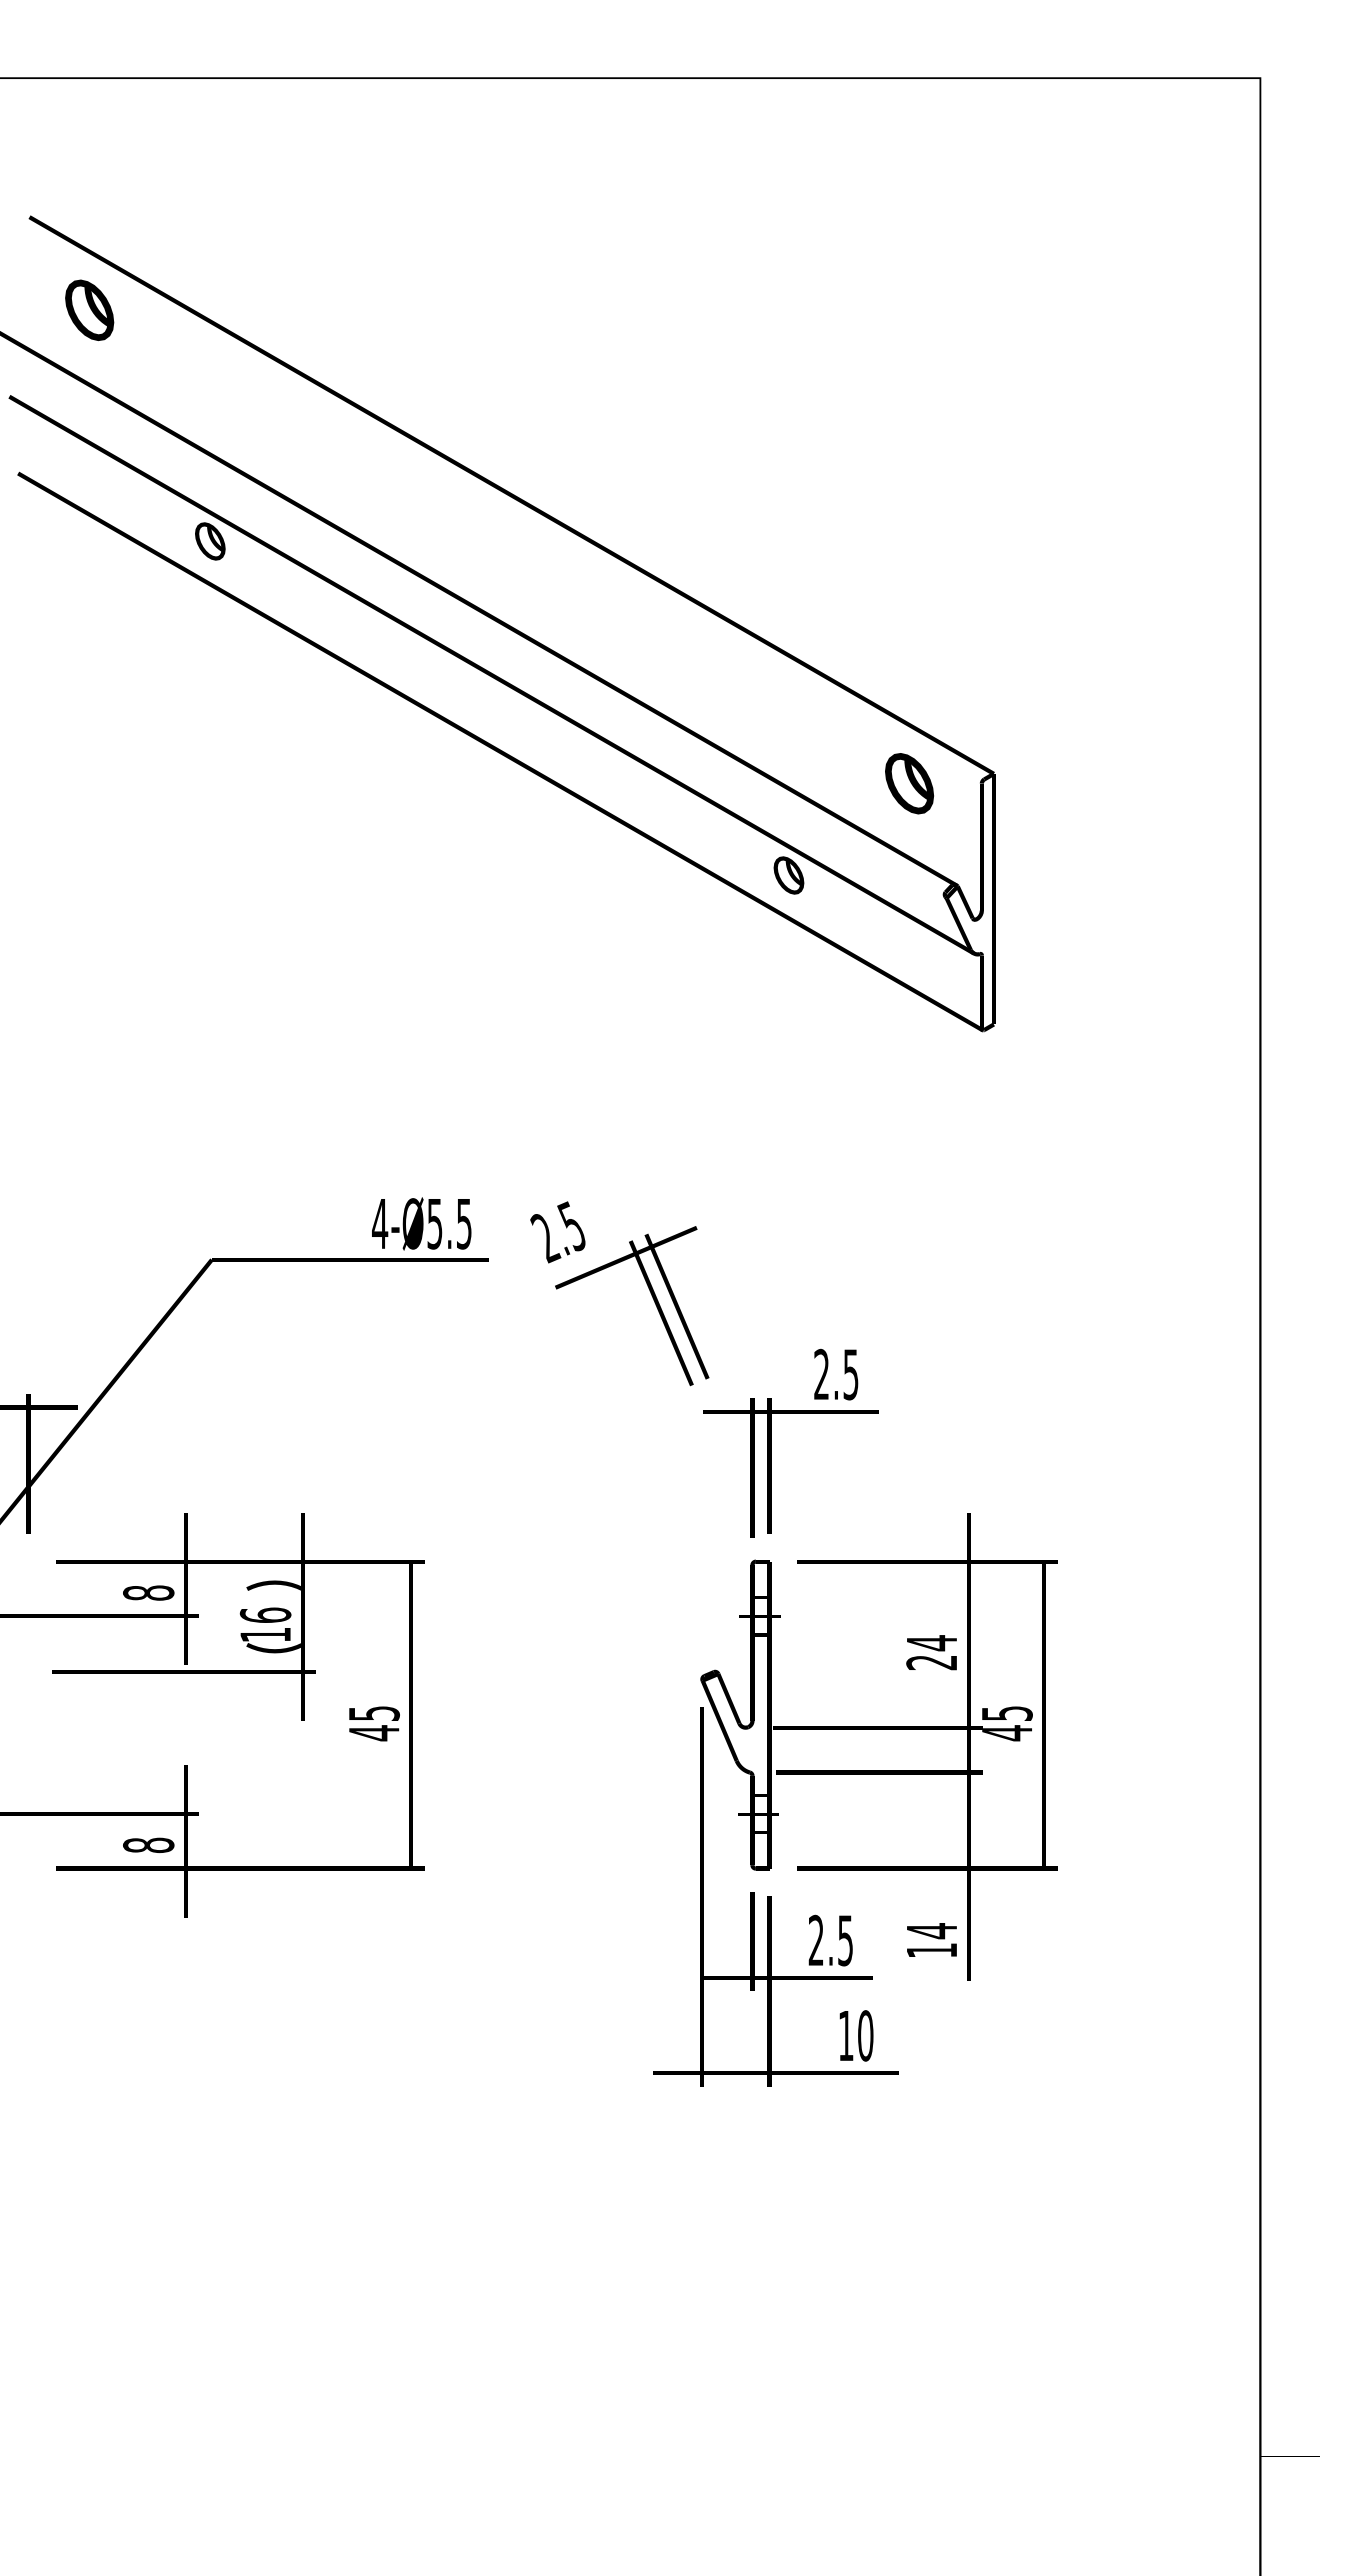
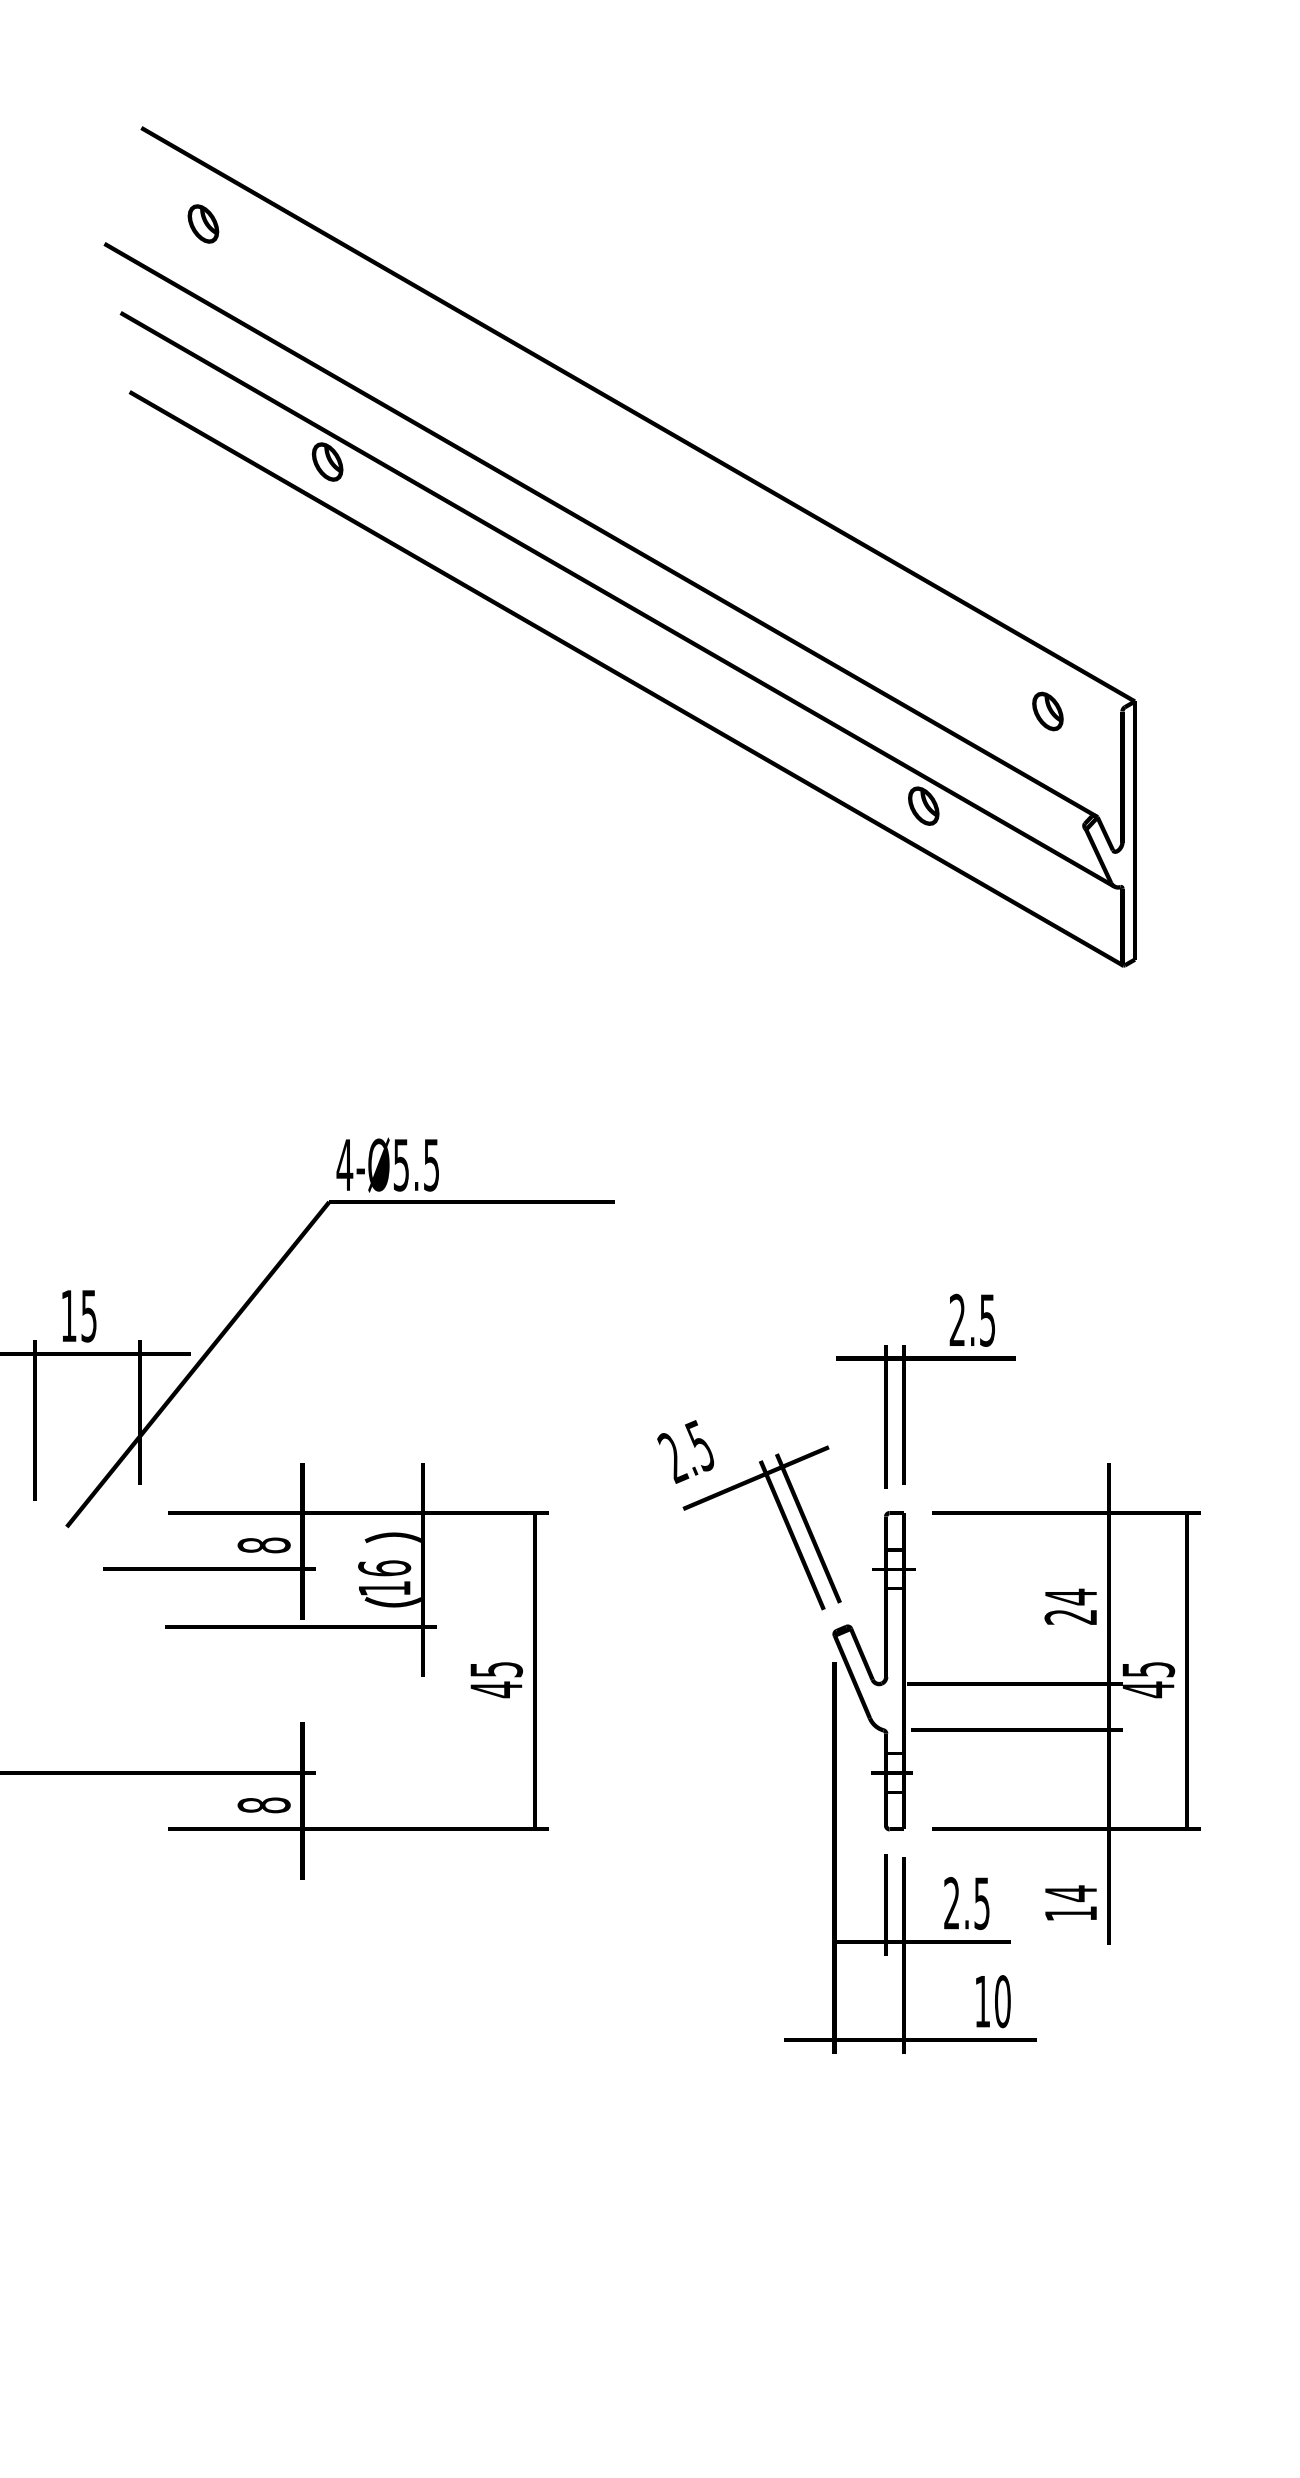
part: (89, 310) -> (203, 224), size x0.62
part: (909, 783) -> (1047, 711), size x0.62
text: (421, 1223) -> (387, 1164), moved
part: (609, 1267) -> (738, 1488), moved

